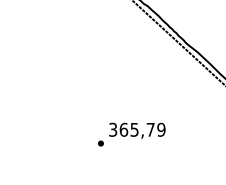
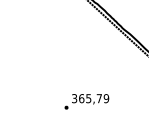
text: (131, 134) -> (86, 101), moved

